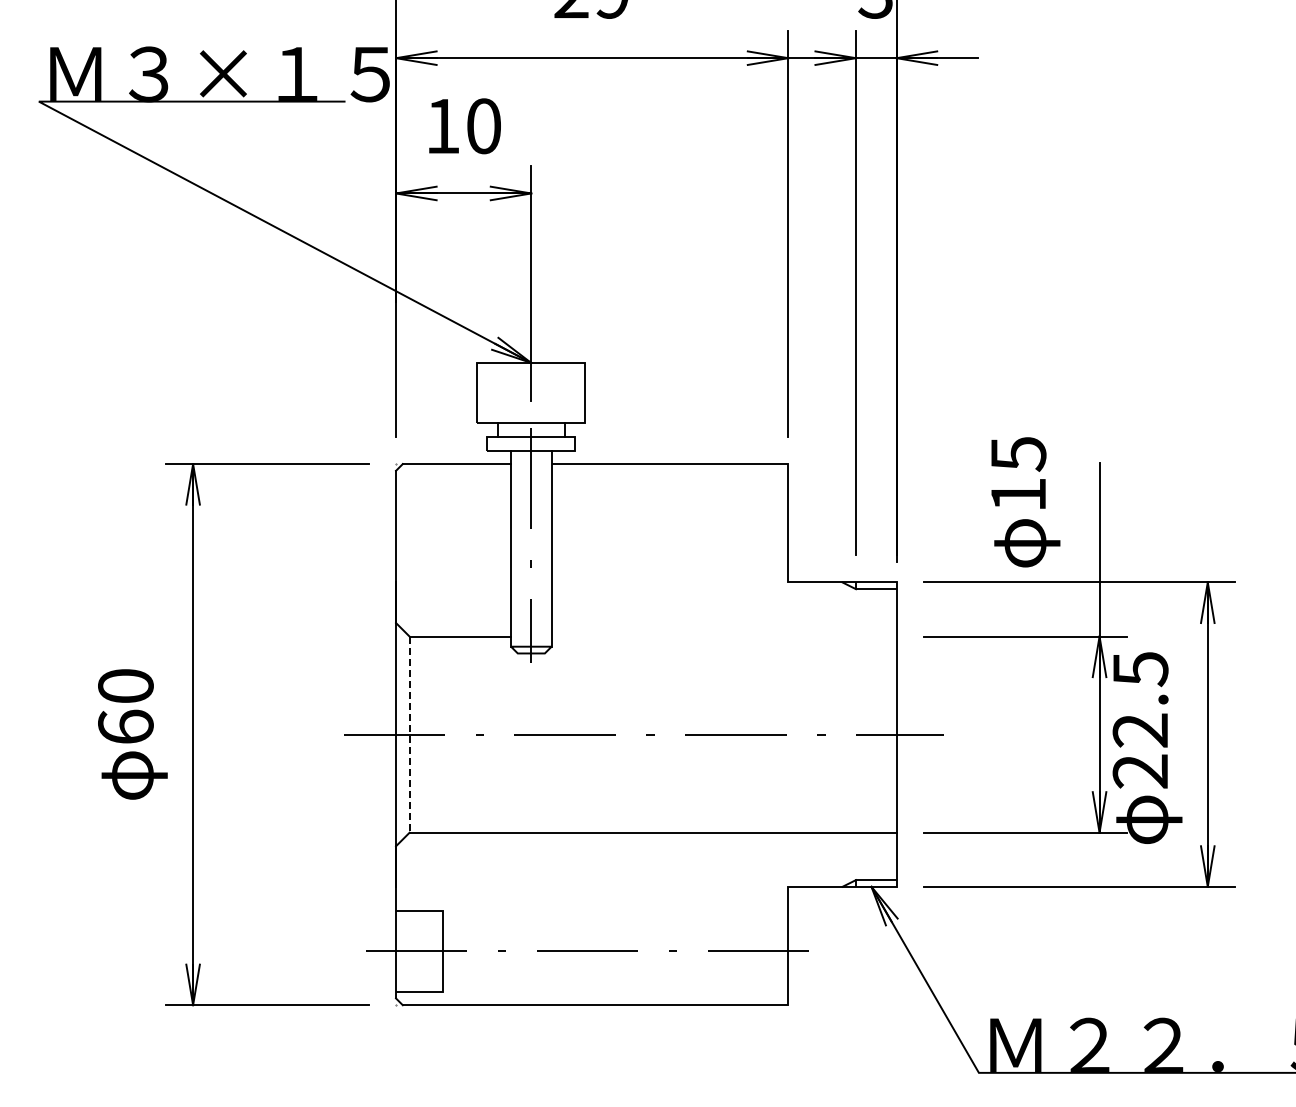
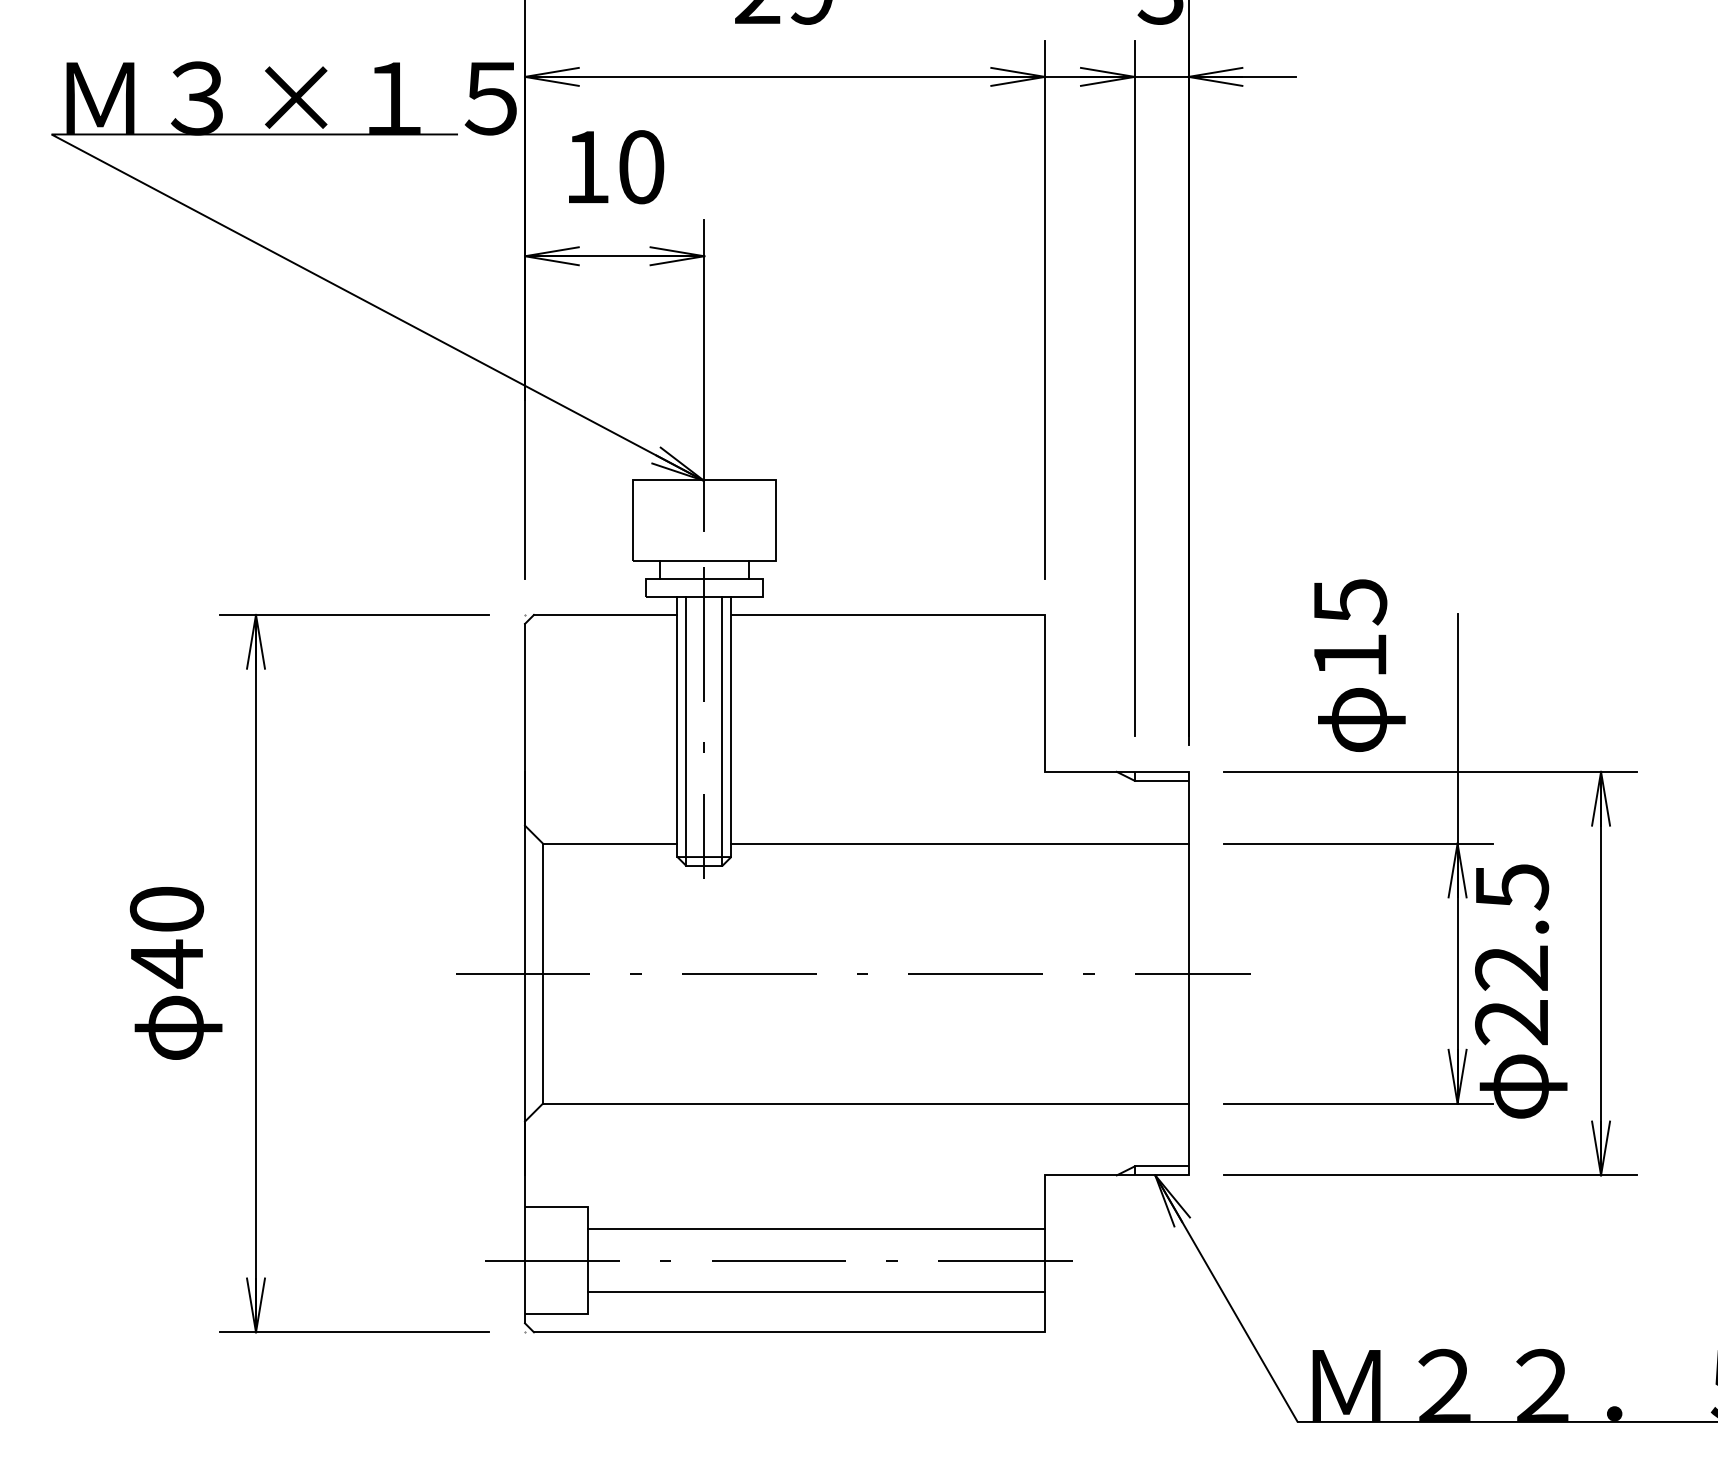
line: (517, 551) -> (686, 730), added
line: (544, 551) -> (721, 730), added
line: (723, 636) -> (959, 843), added
text: (125, 726) -> (166, 962), 60 -> 40
line: (409, 735) -> (542, 974), dashed -> solid
line: (615, 927) -> (815, 1229), added
line: (615, 974) -> (815, 1291), added

